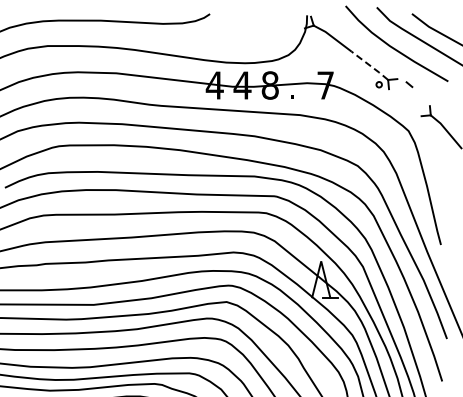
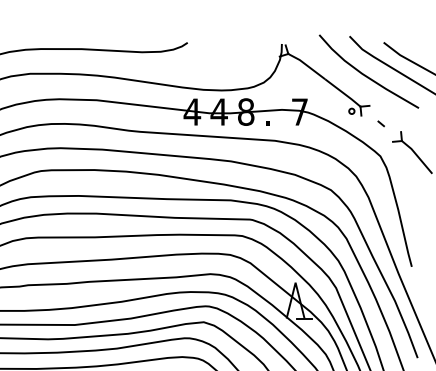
line: (370, 65) -> (343, 92), dashed -> solid
line: (409, 84) -> (381, 123), moved

